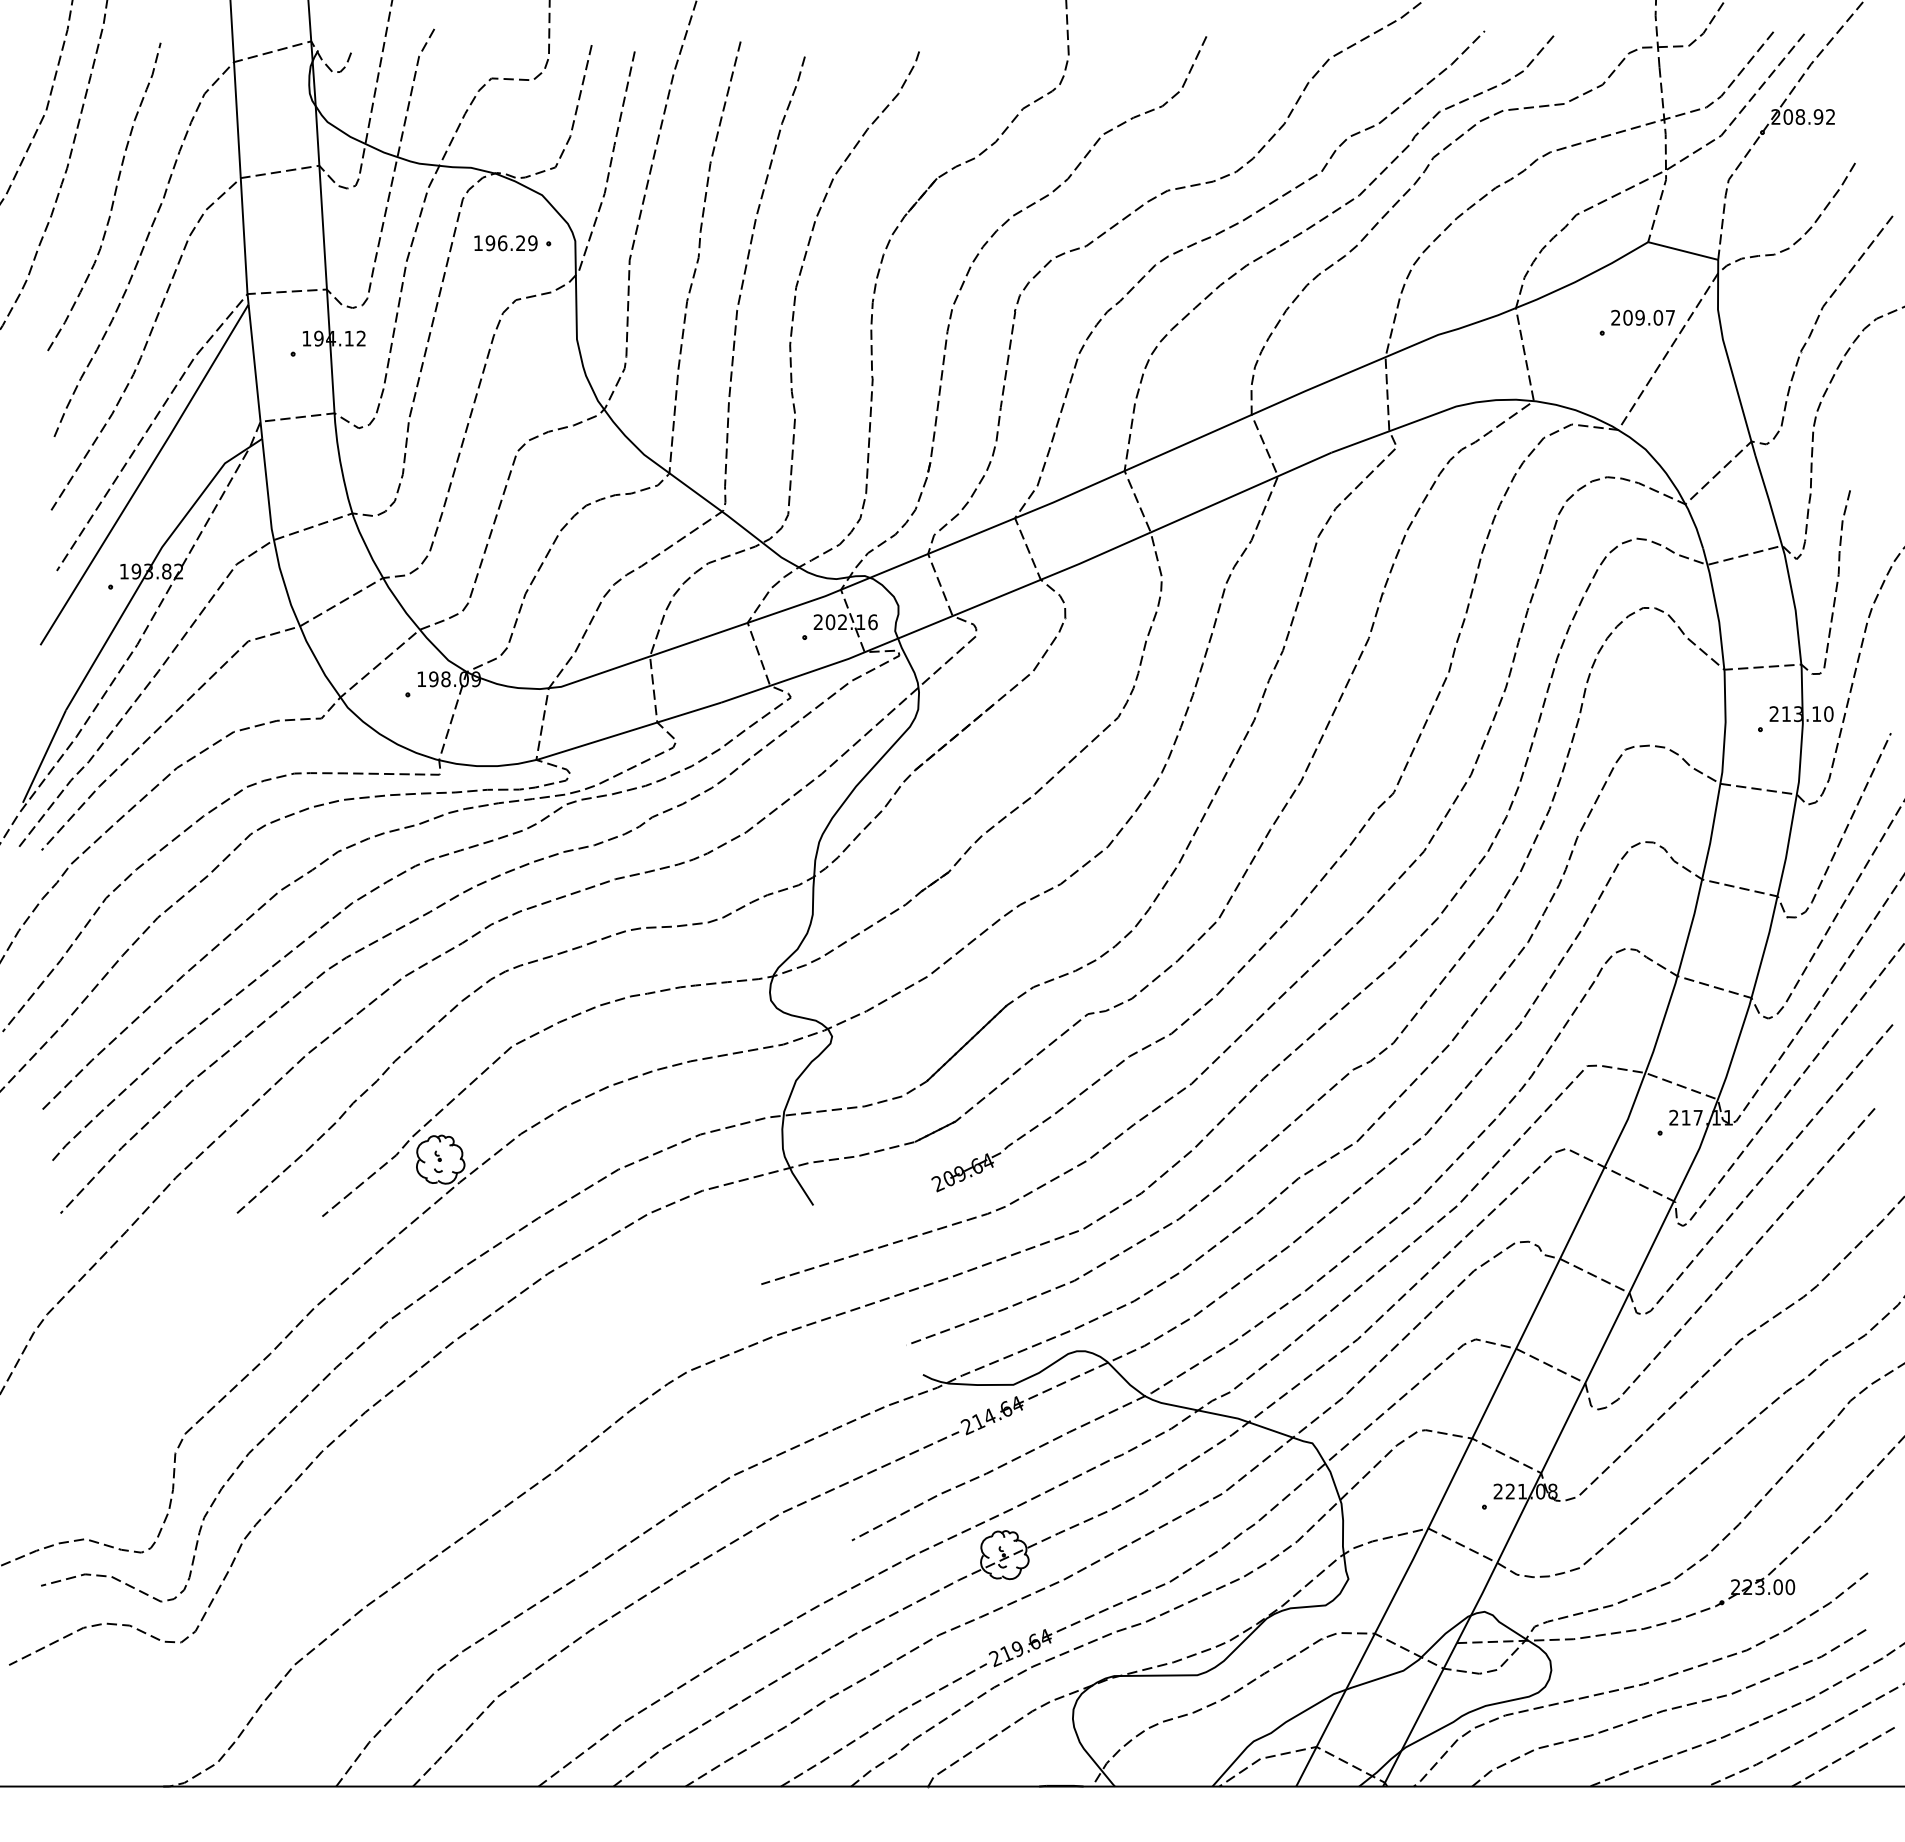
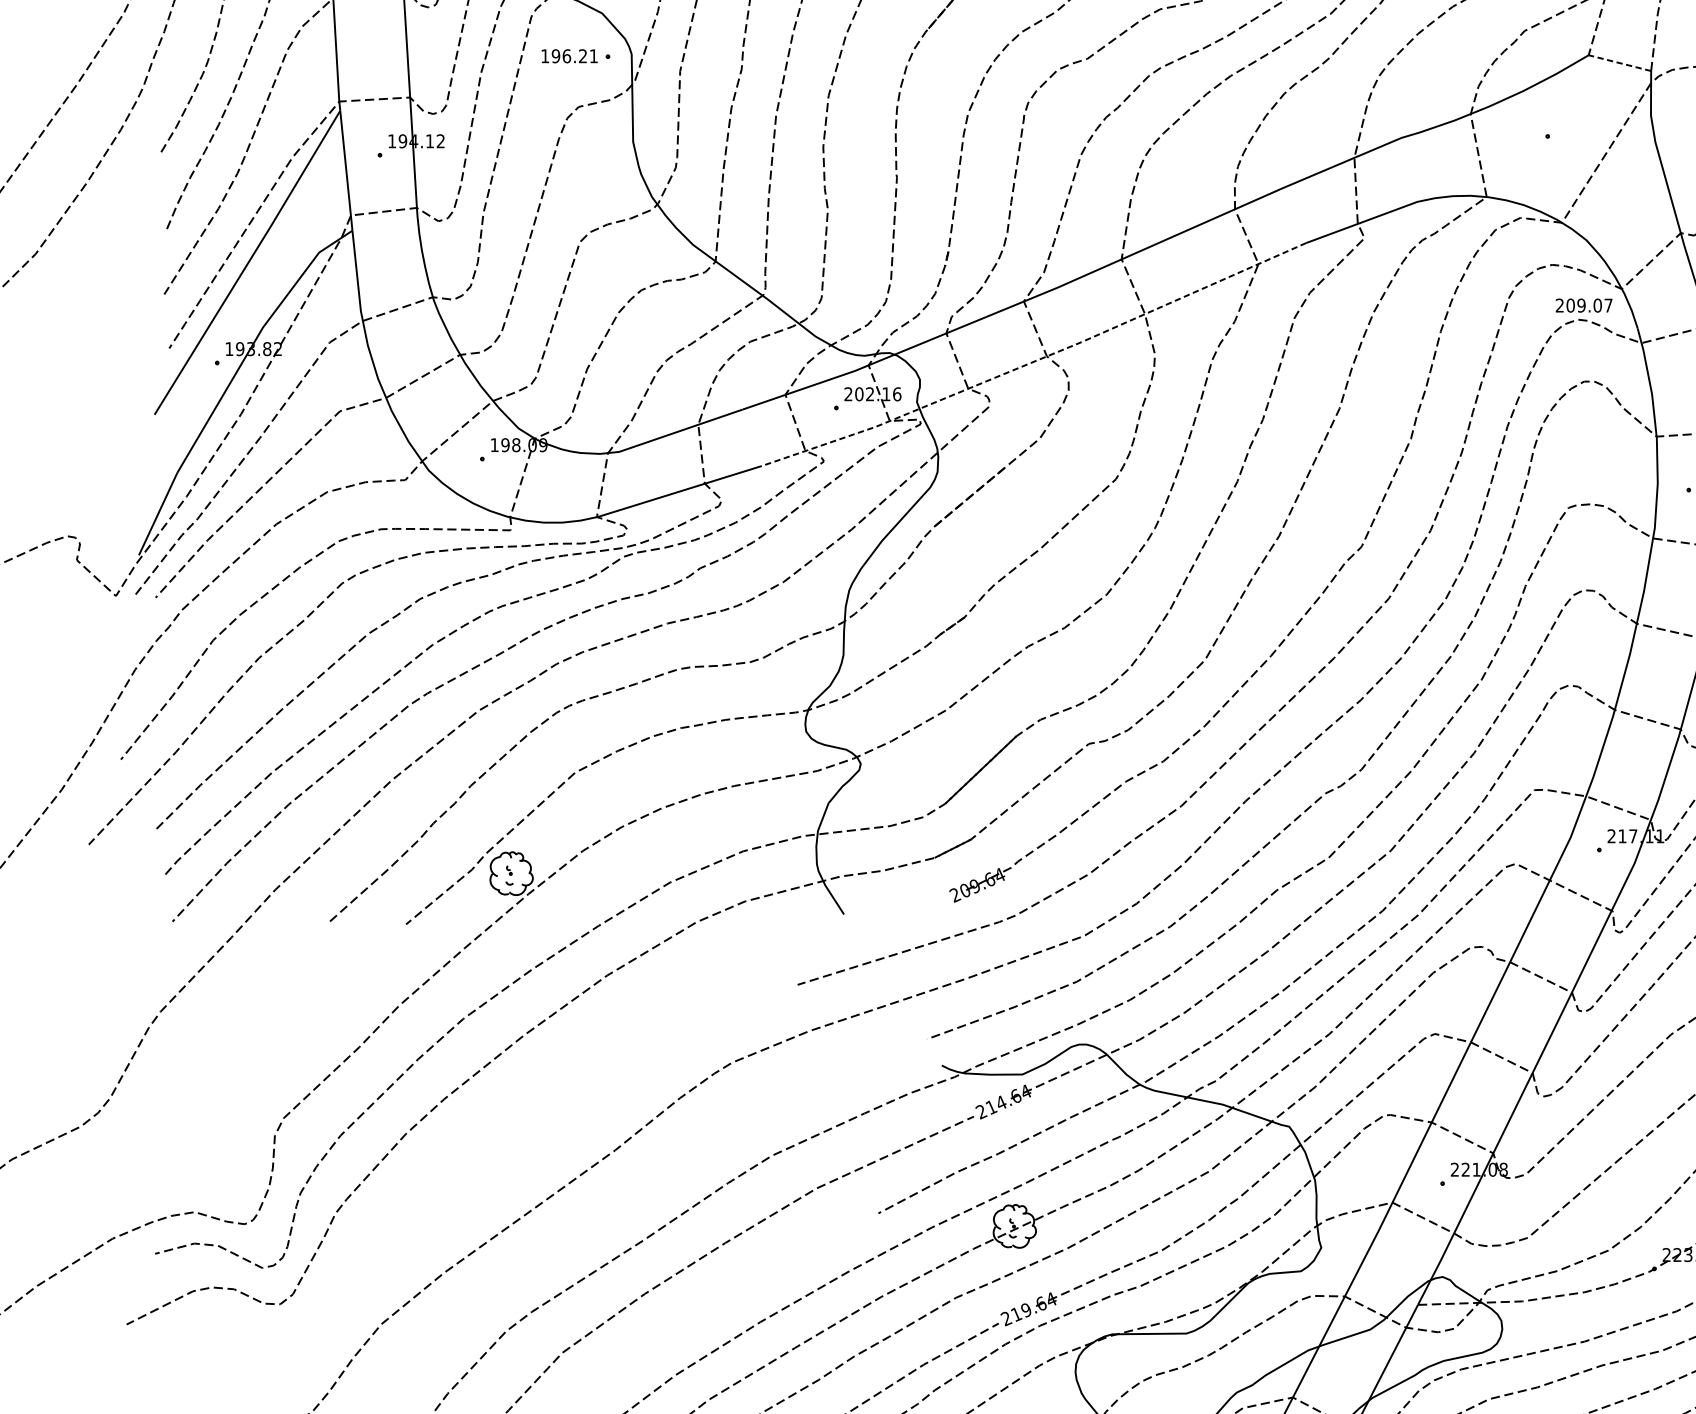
text: (532, 243) -> (593, 56), 196.29 -> 196.21
line: (1682, 250) -> (1619, 62), solid -> dashed
text: (1642, 317) -> (1583, 305), moved
line: (1028, 584) -> (1035, 360), solid -> dashed

